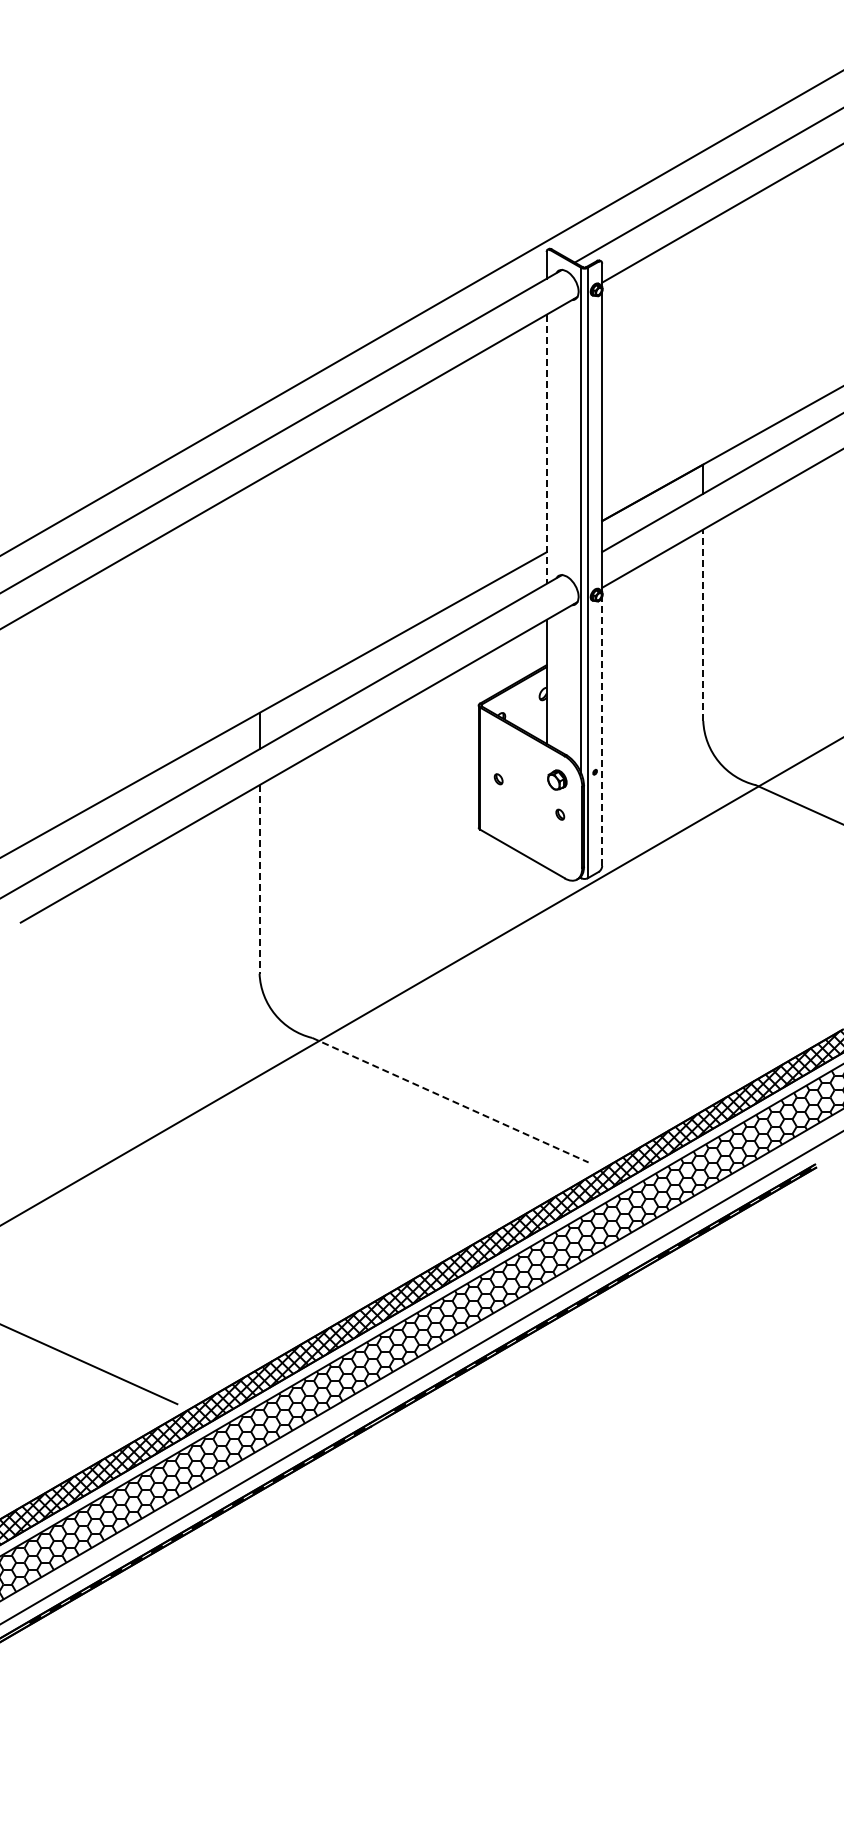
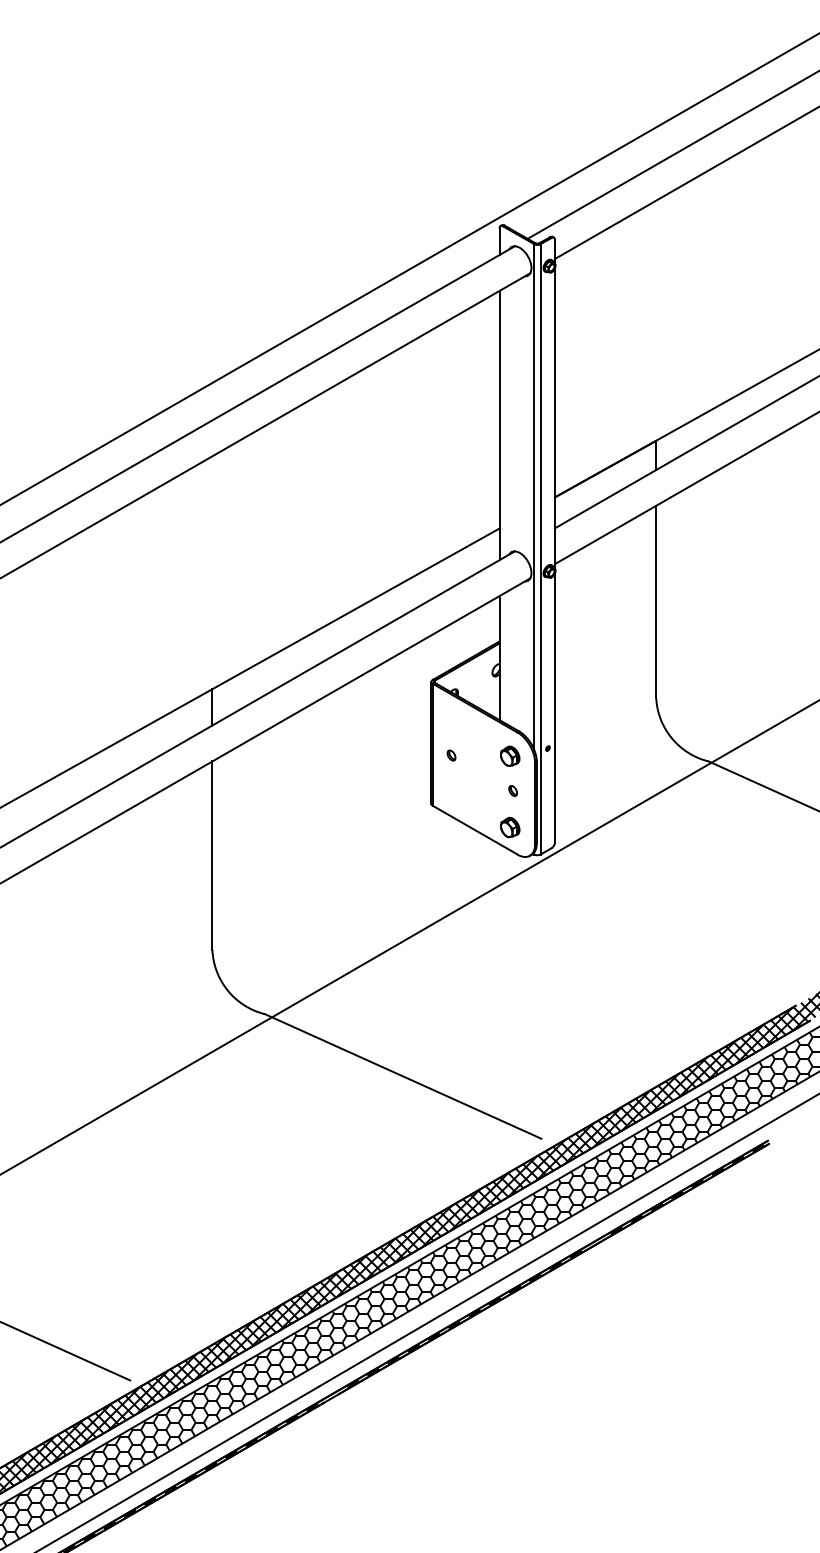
line: (546, 449) -> (499, 425), dashed -> solid
line: (703, 625) -> (656, 601), dashed -> solid
line: (602, 731) -> (555, 707), dashed -> solid
part: (557, 850) -> (510, 826), added
line: (259, 879) -> (212, 855), dashed -> solid
line: (450, 1100) -> (403, 1076), dashed -> solid

